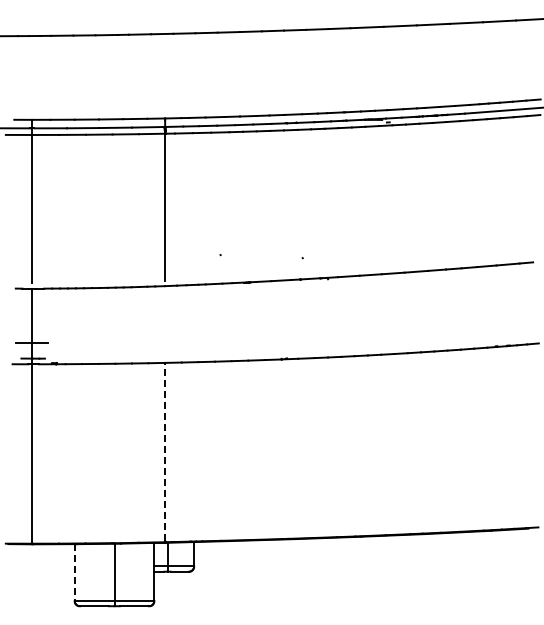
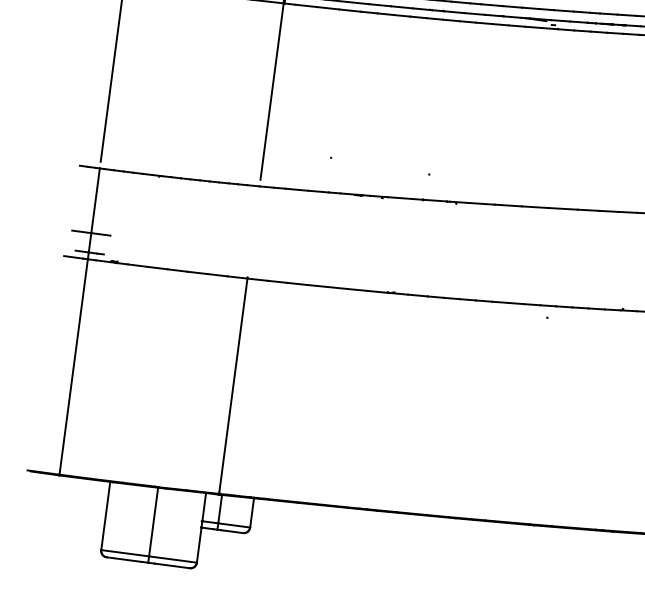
line: (165, 451) -> (233, 385), dashed -> solid
line: (74, 573) -> (105, 517), dashed -> solid

